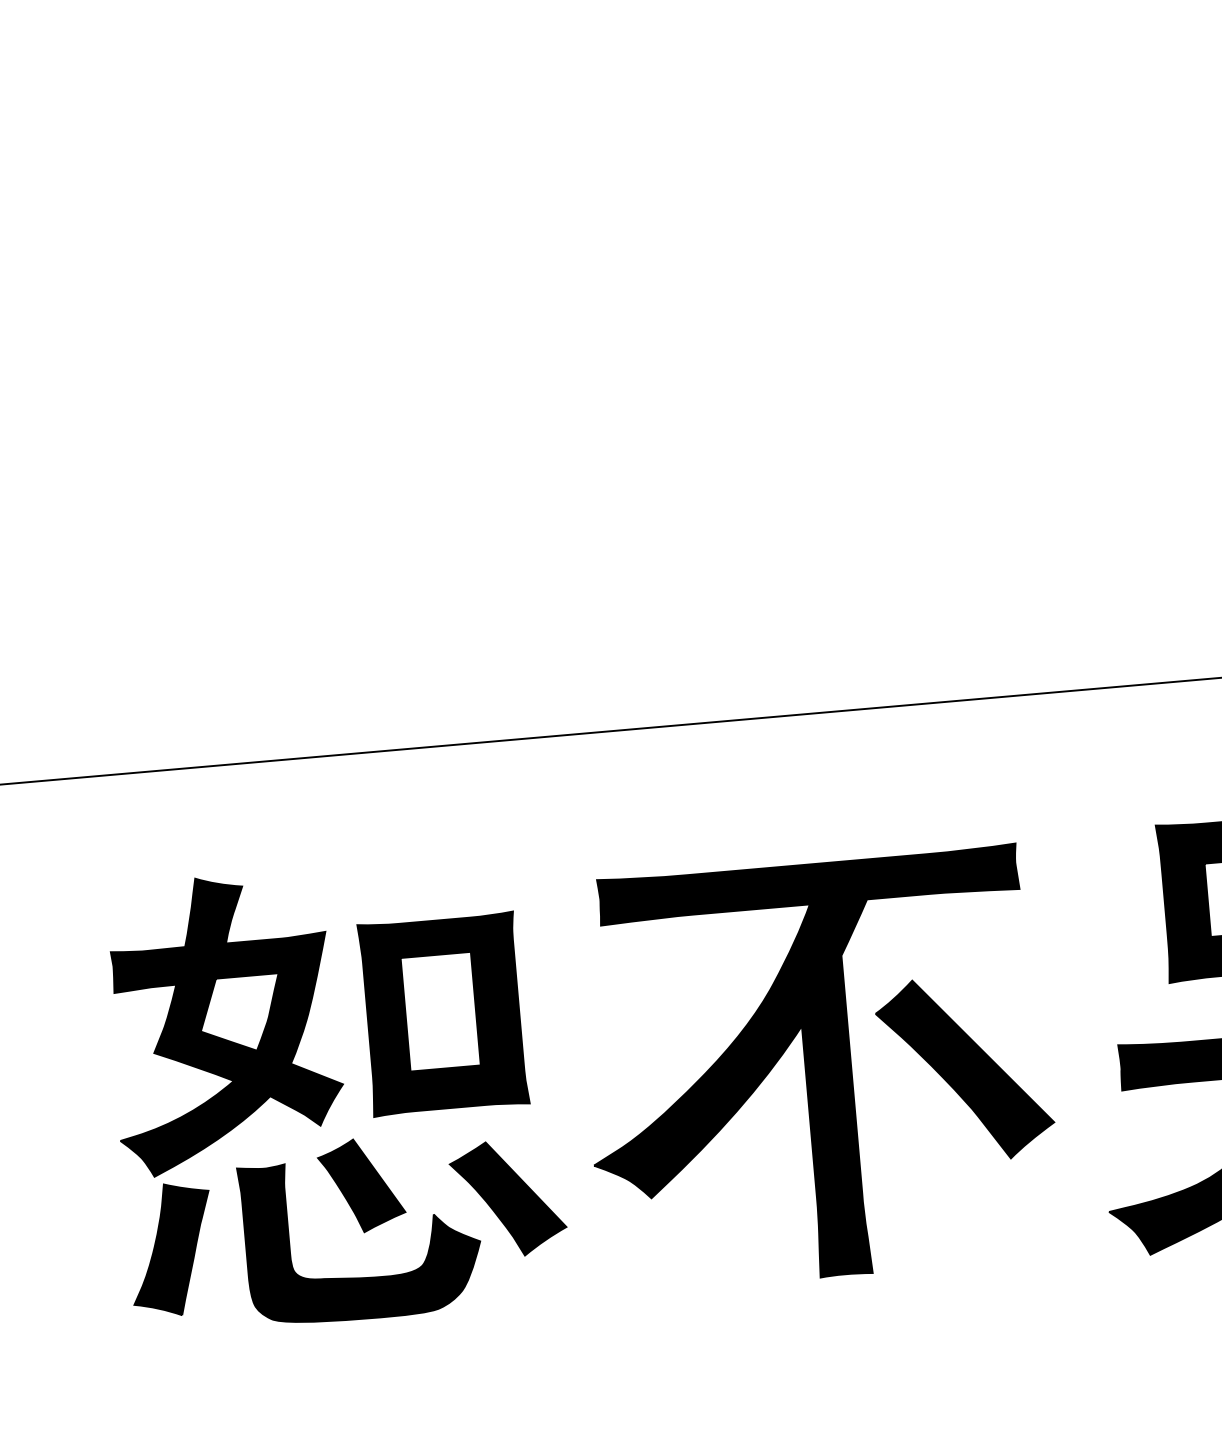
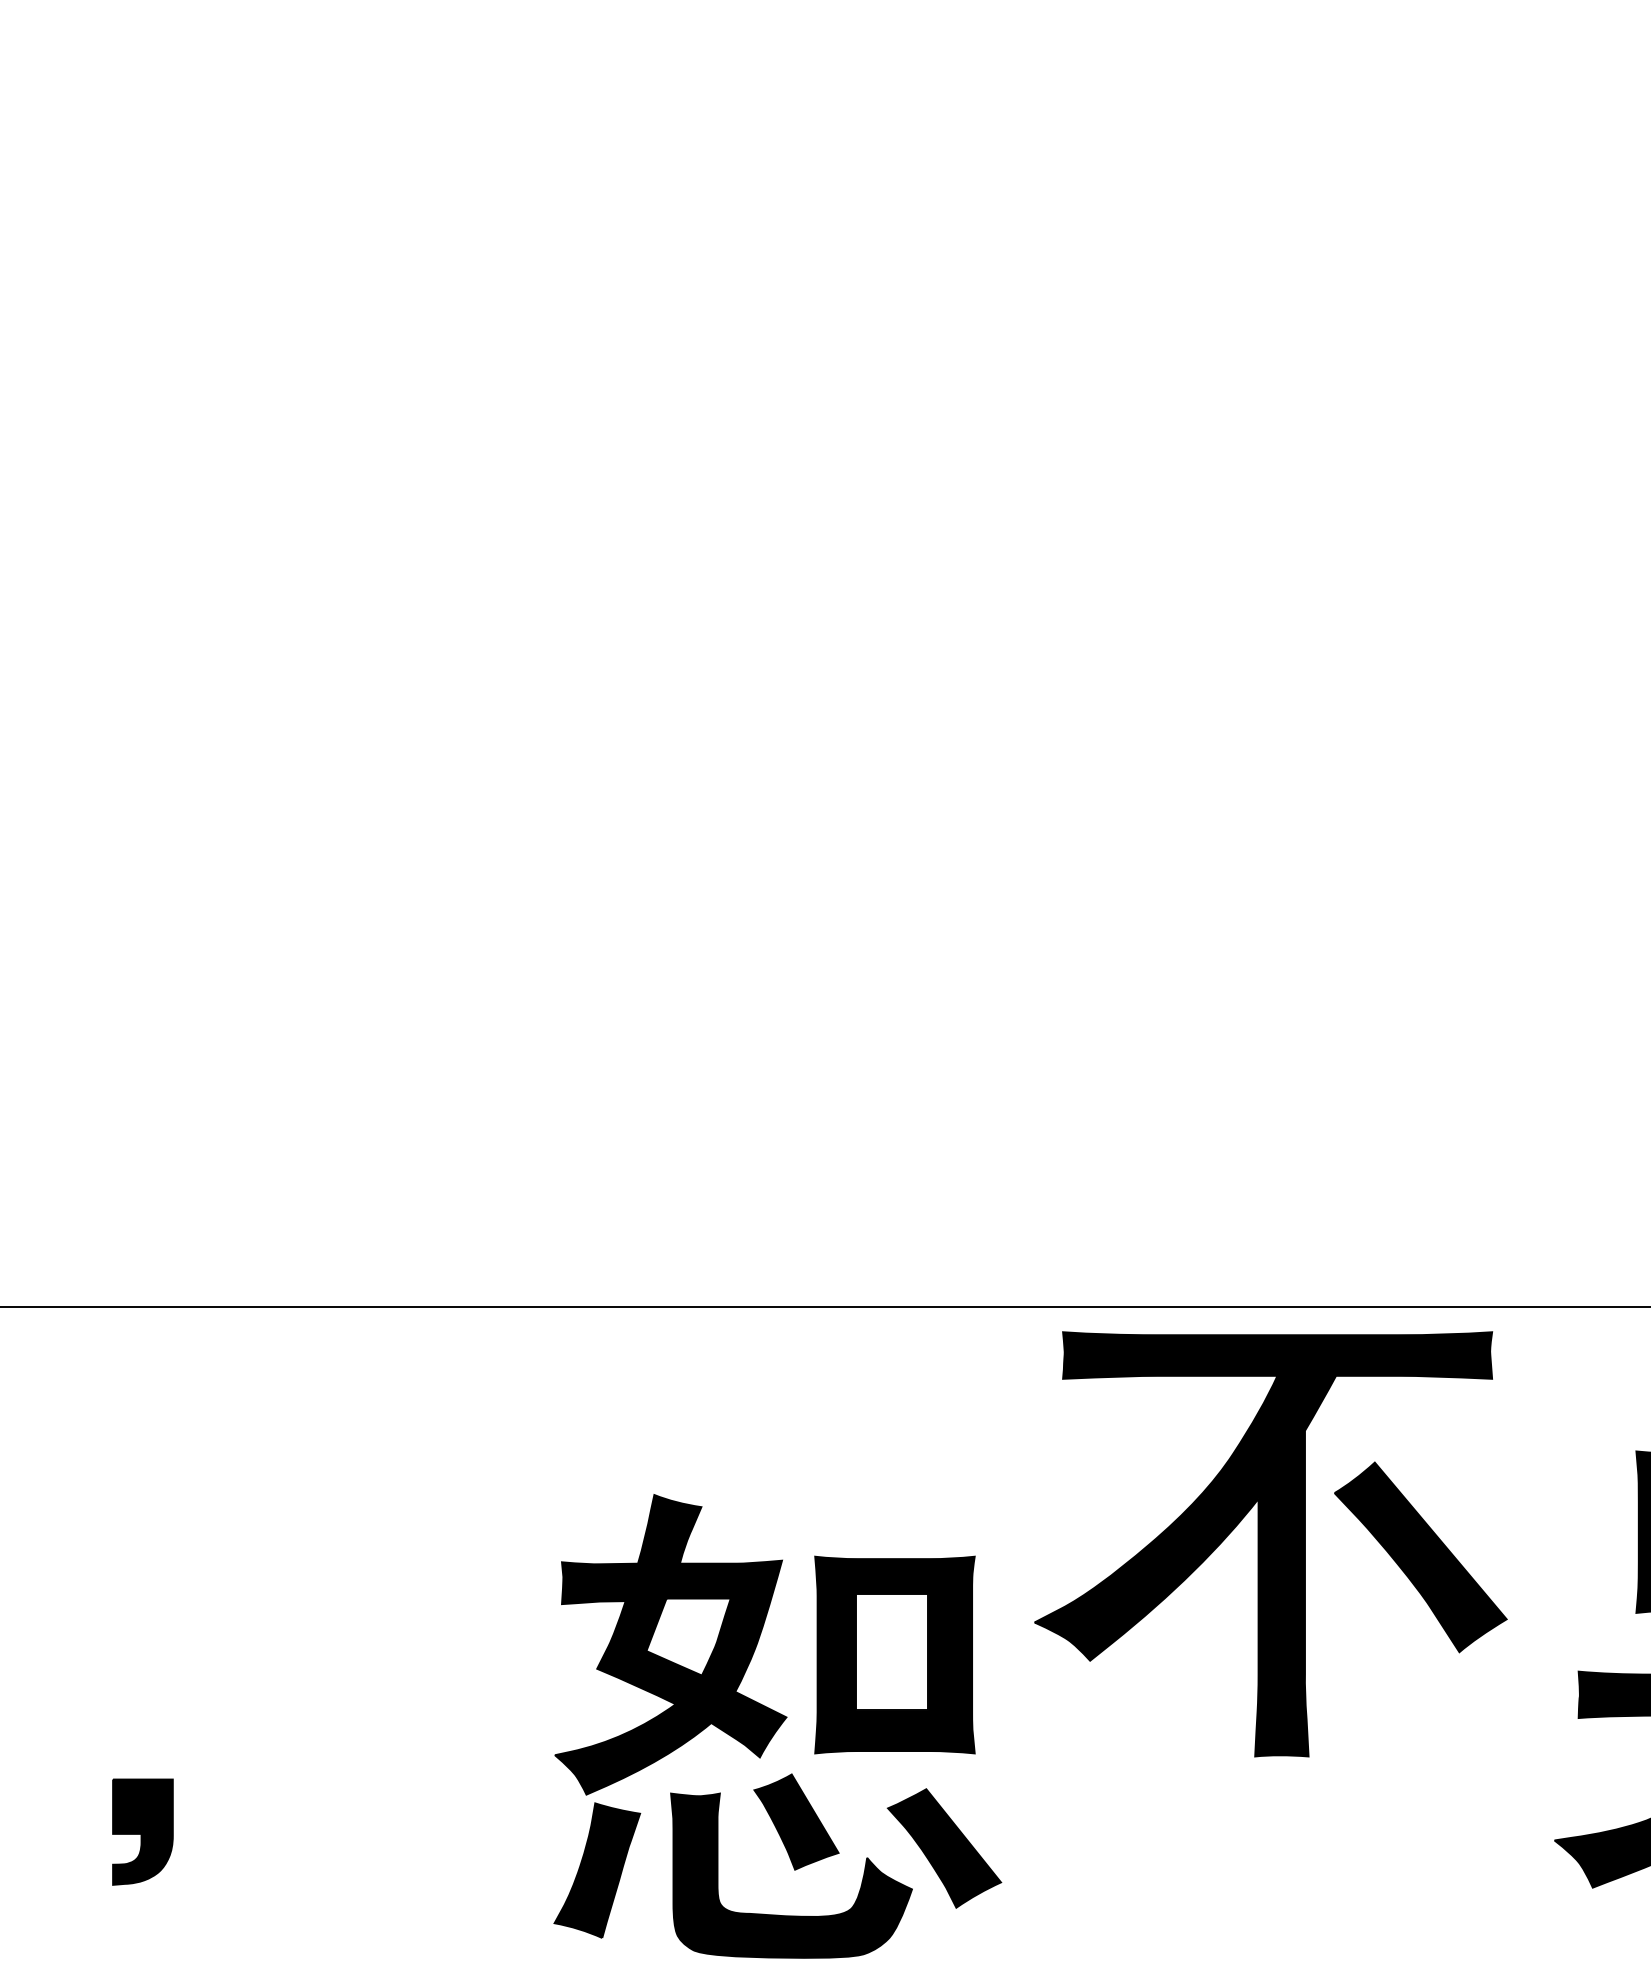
part: (817, 1069) -> (1270, 1544), moved
part: (335, 1093) -> (777, 1726), moved

